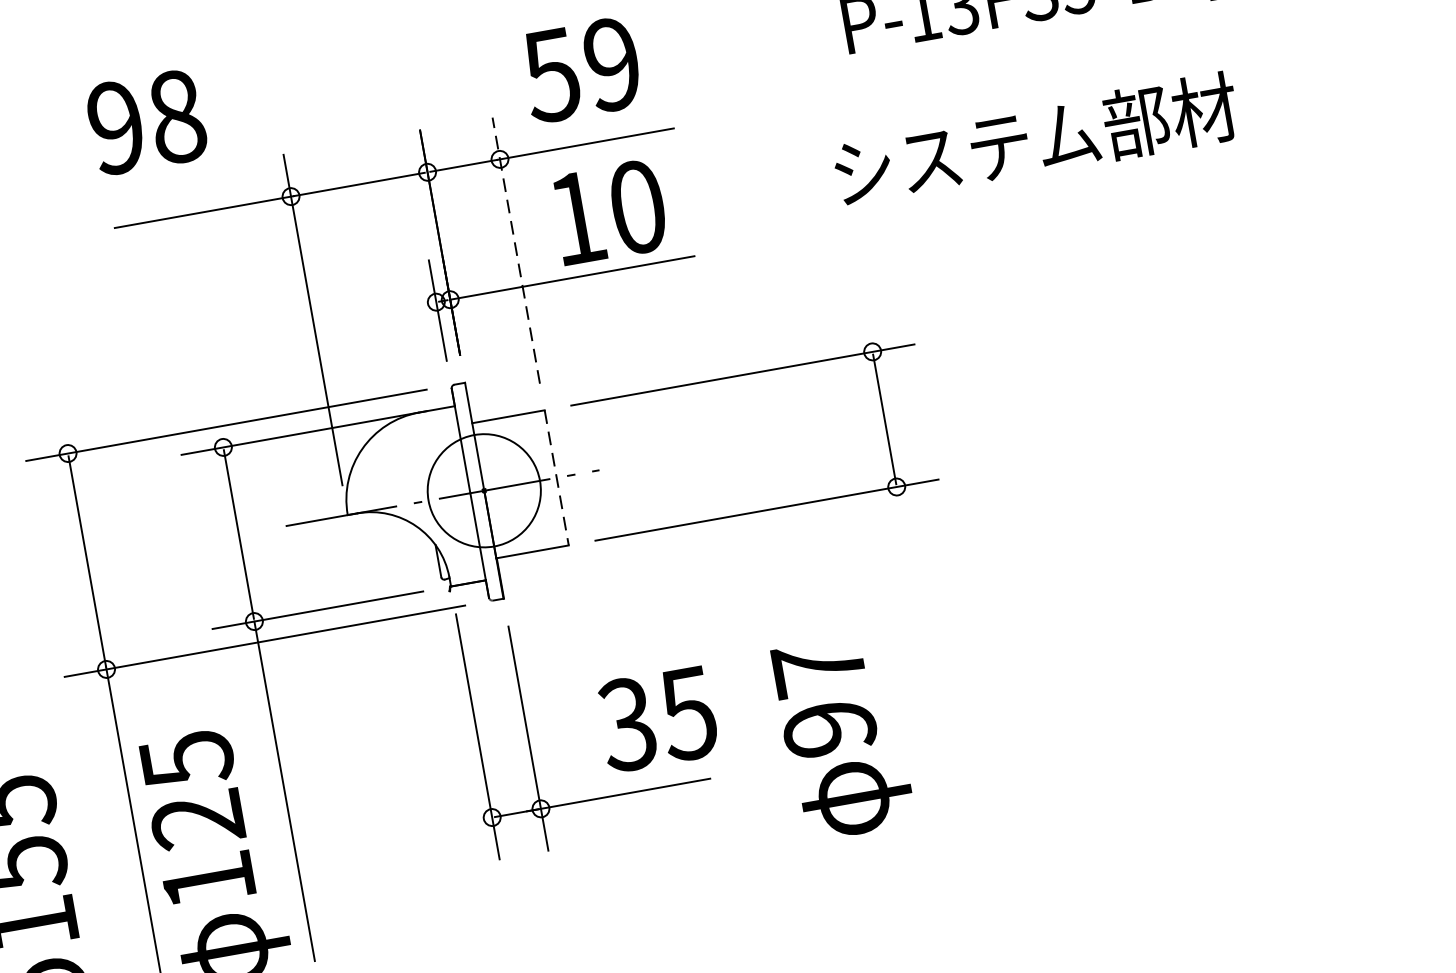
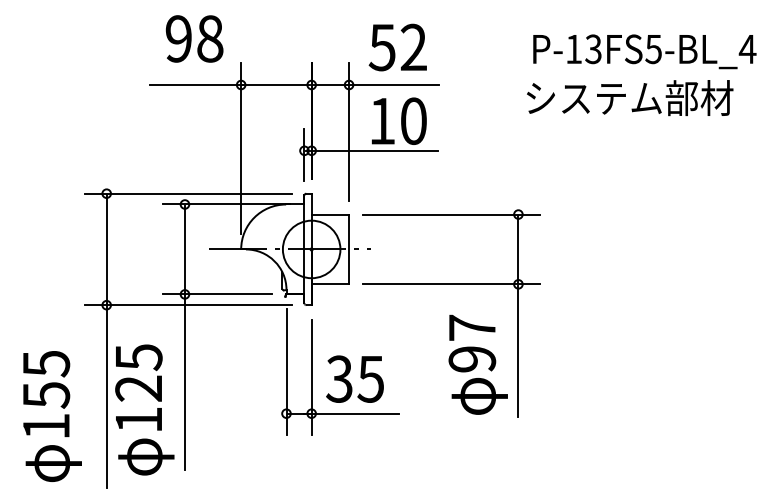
text: (611, 64) -> (413, 47), 59 -> 52
text: (146, 121) -> (194, 38), moved
text: (1037, 140) -> (630, 98), moved
line: (517, 251) -> (349, 132), dashed -> solid
line: (557, 477) -> (349, 249), dashed -> solid
line: (920, 617) -> (518, 351), added
text: (656, 717) -> (354, 378), moved
text: (841, 736) -> (477, 364), moved

